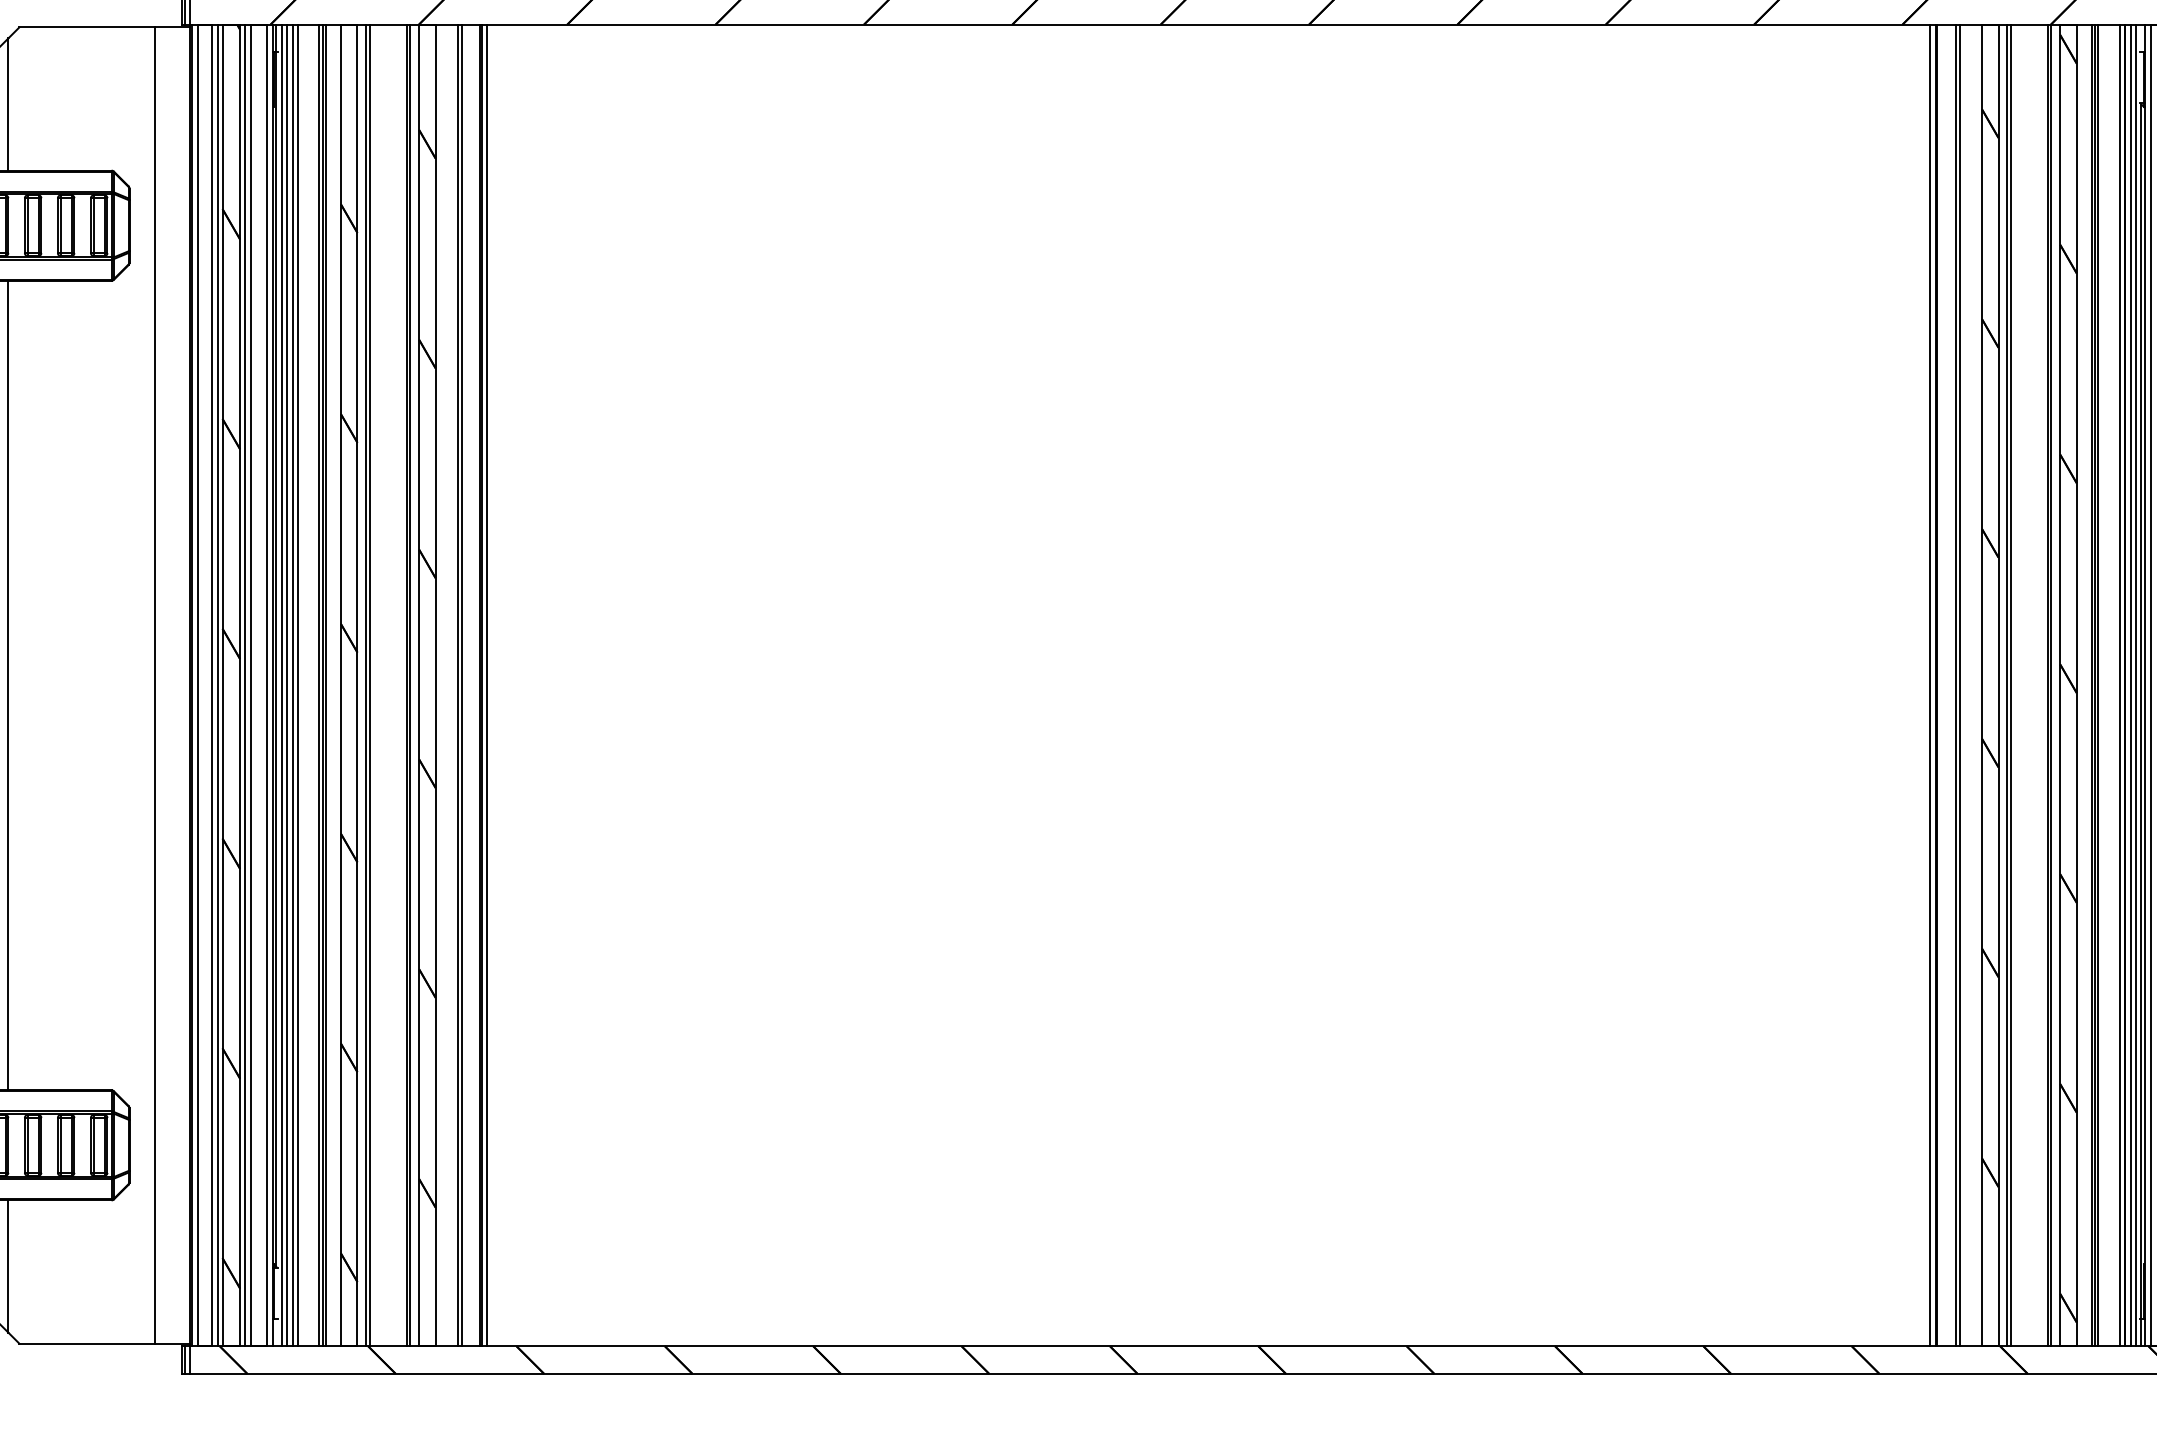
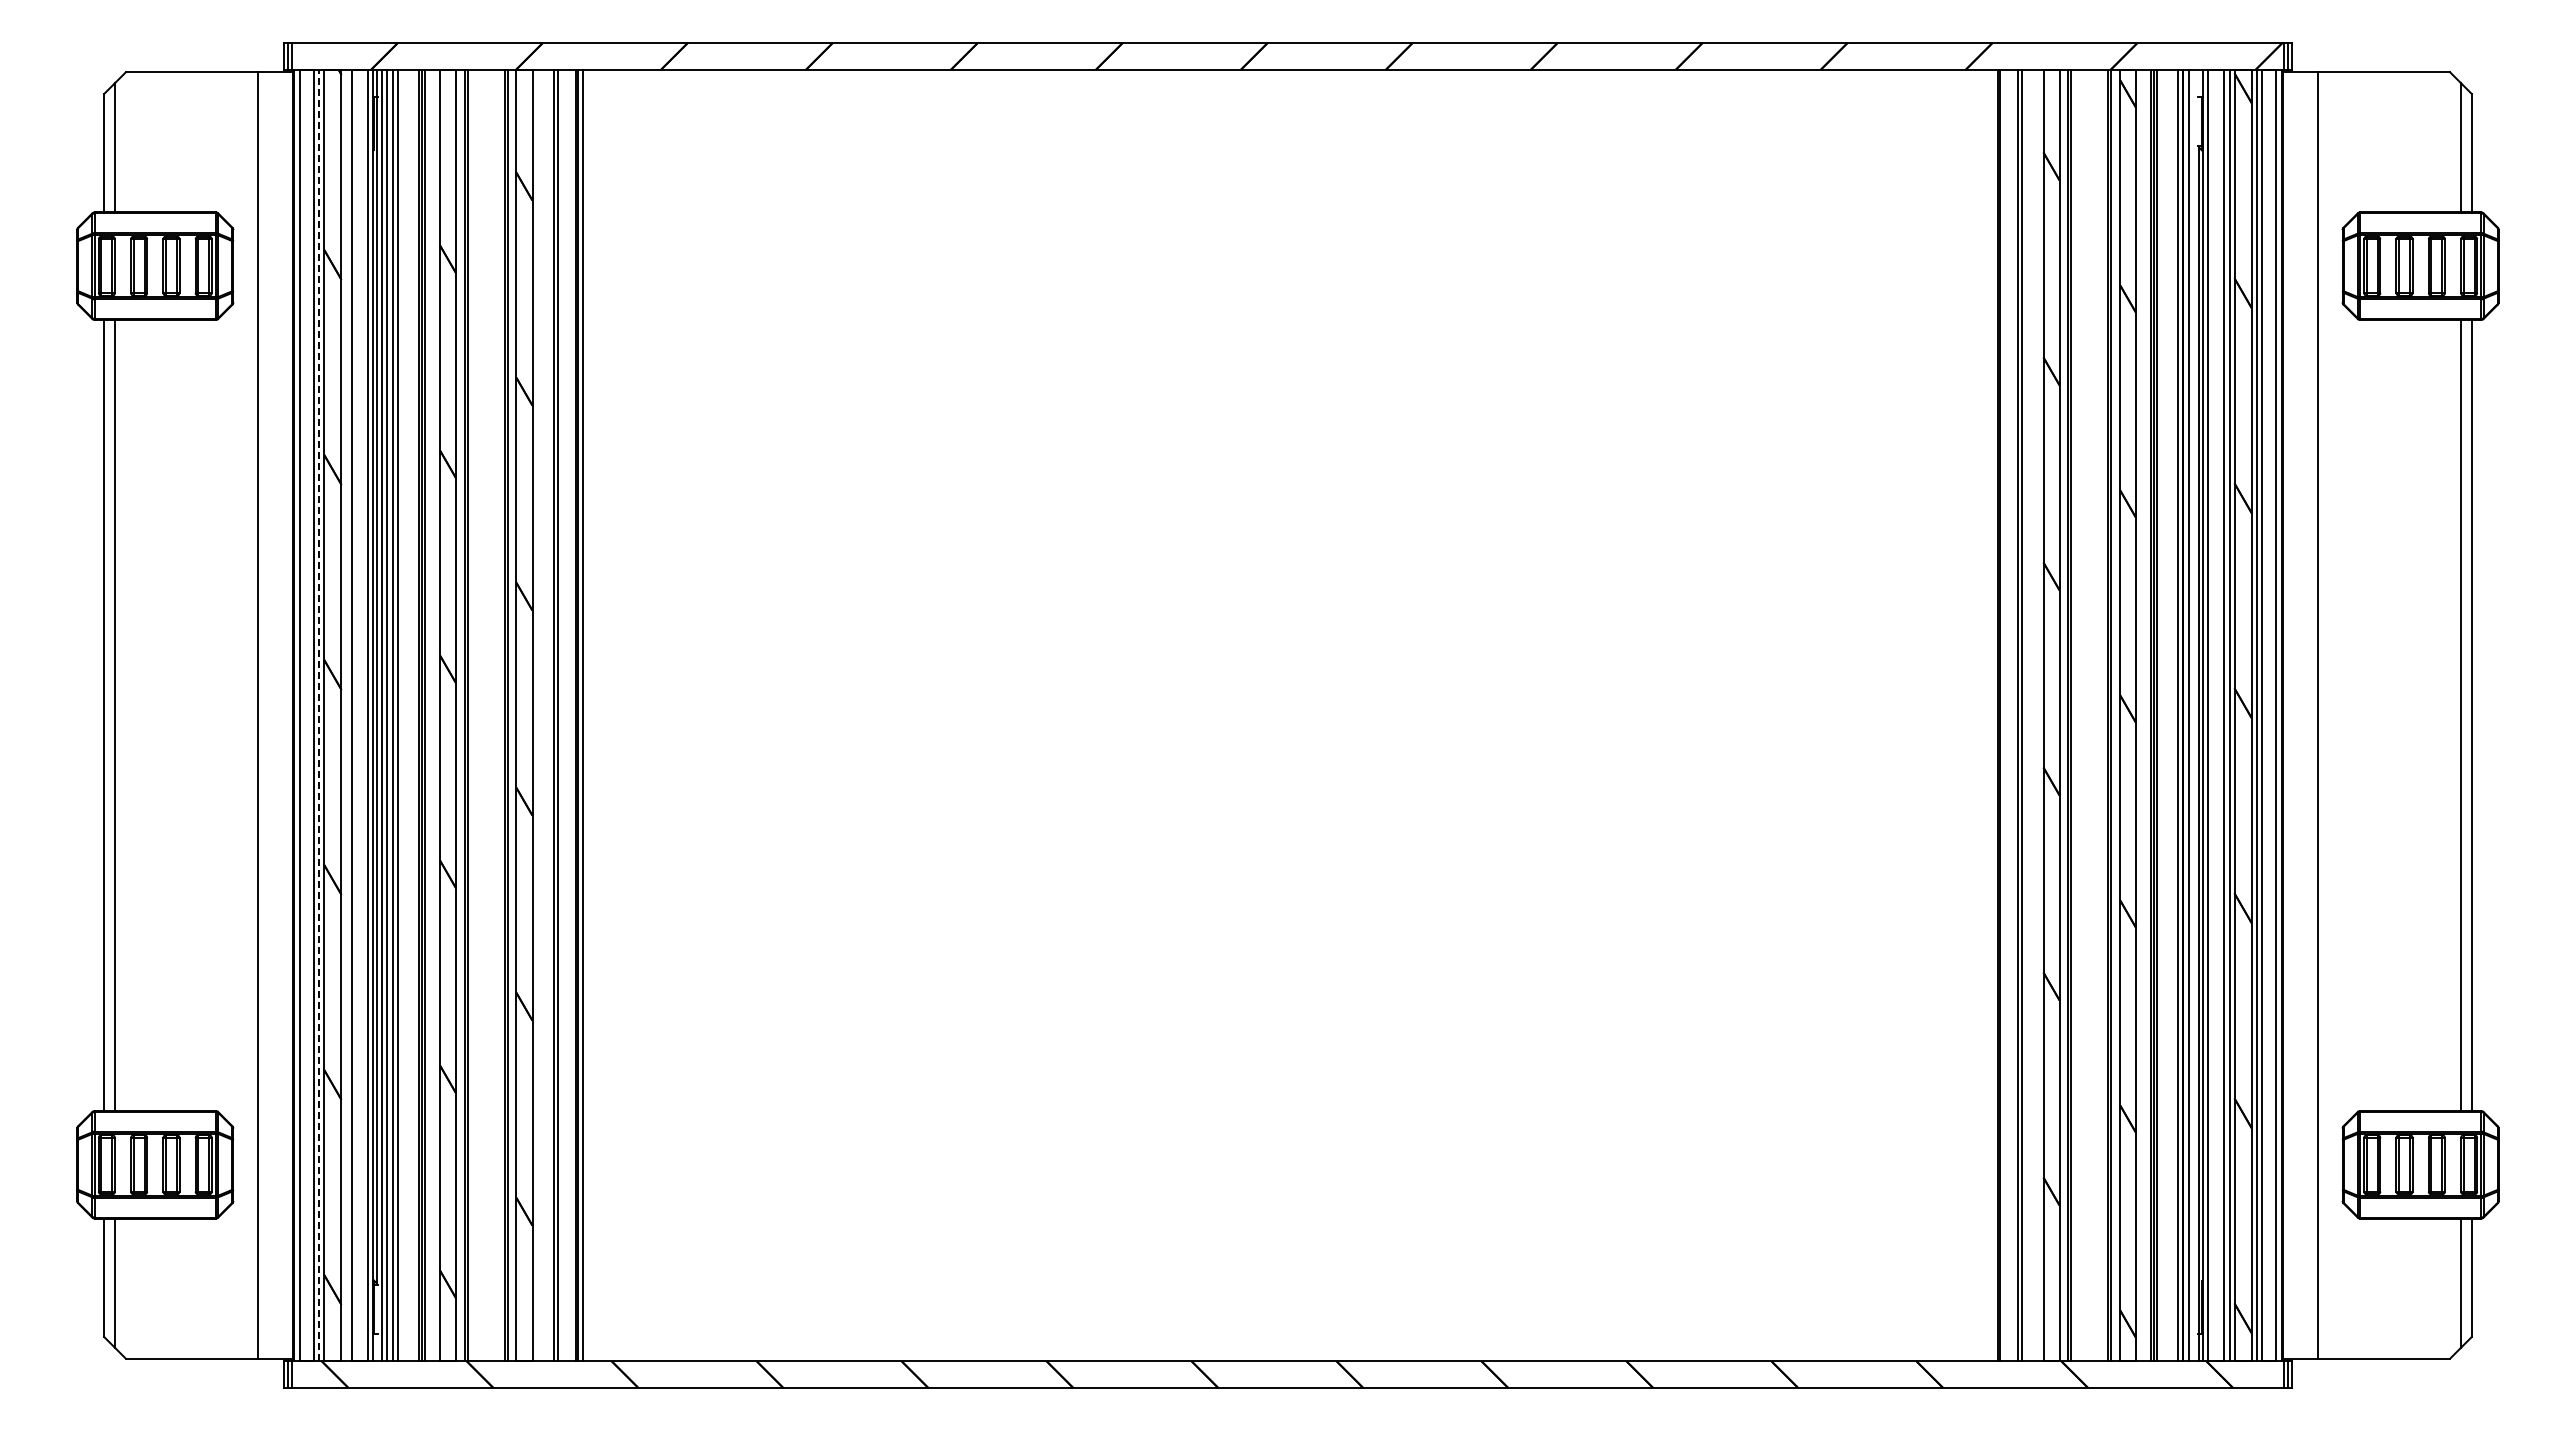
line: (217, 685) -> (319, 715), solid -> dashed
line: (245, 685) -> (346, 715), removed
line: (1929, 685) -> (1992, 715), removed
line: (2135, 685) -> (2193, 715), removed

